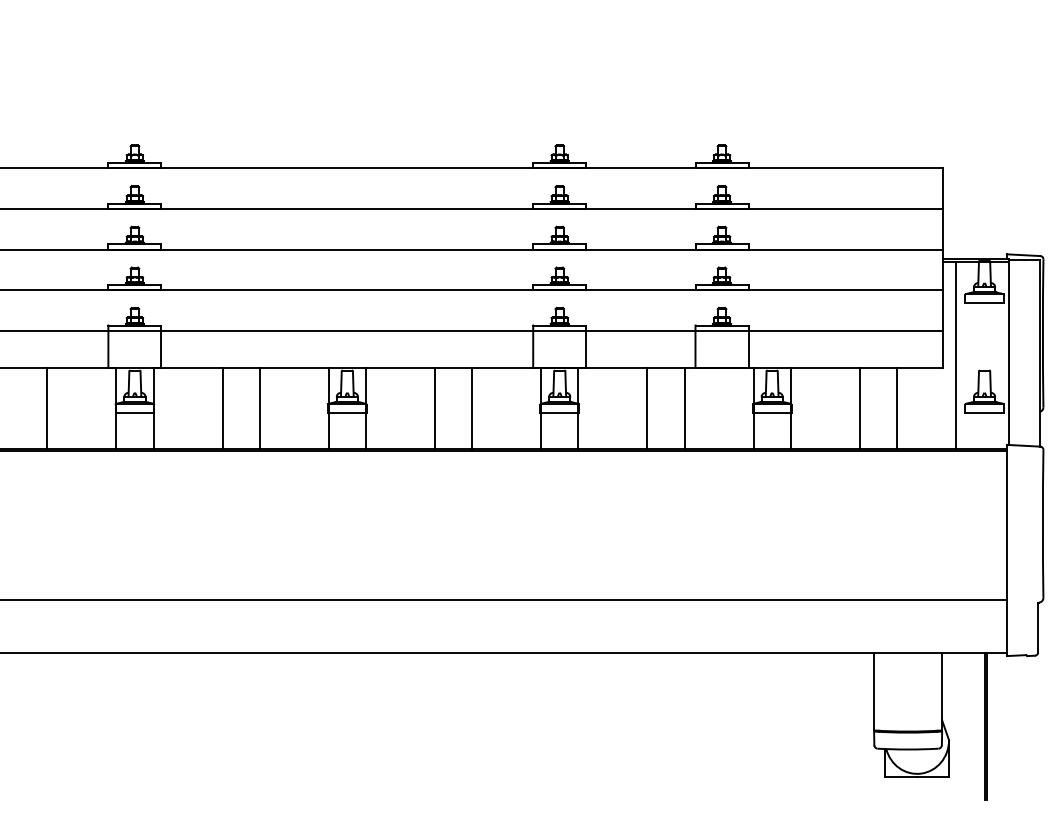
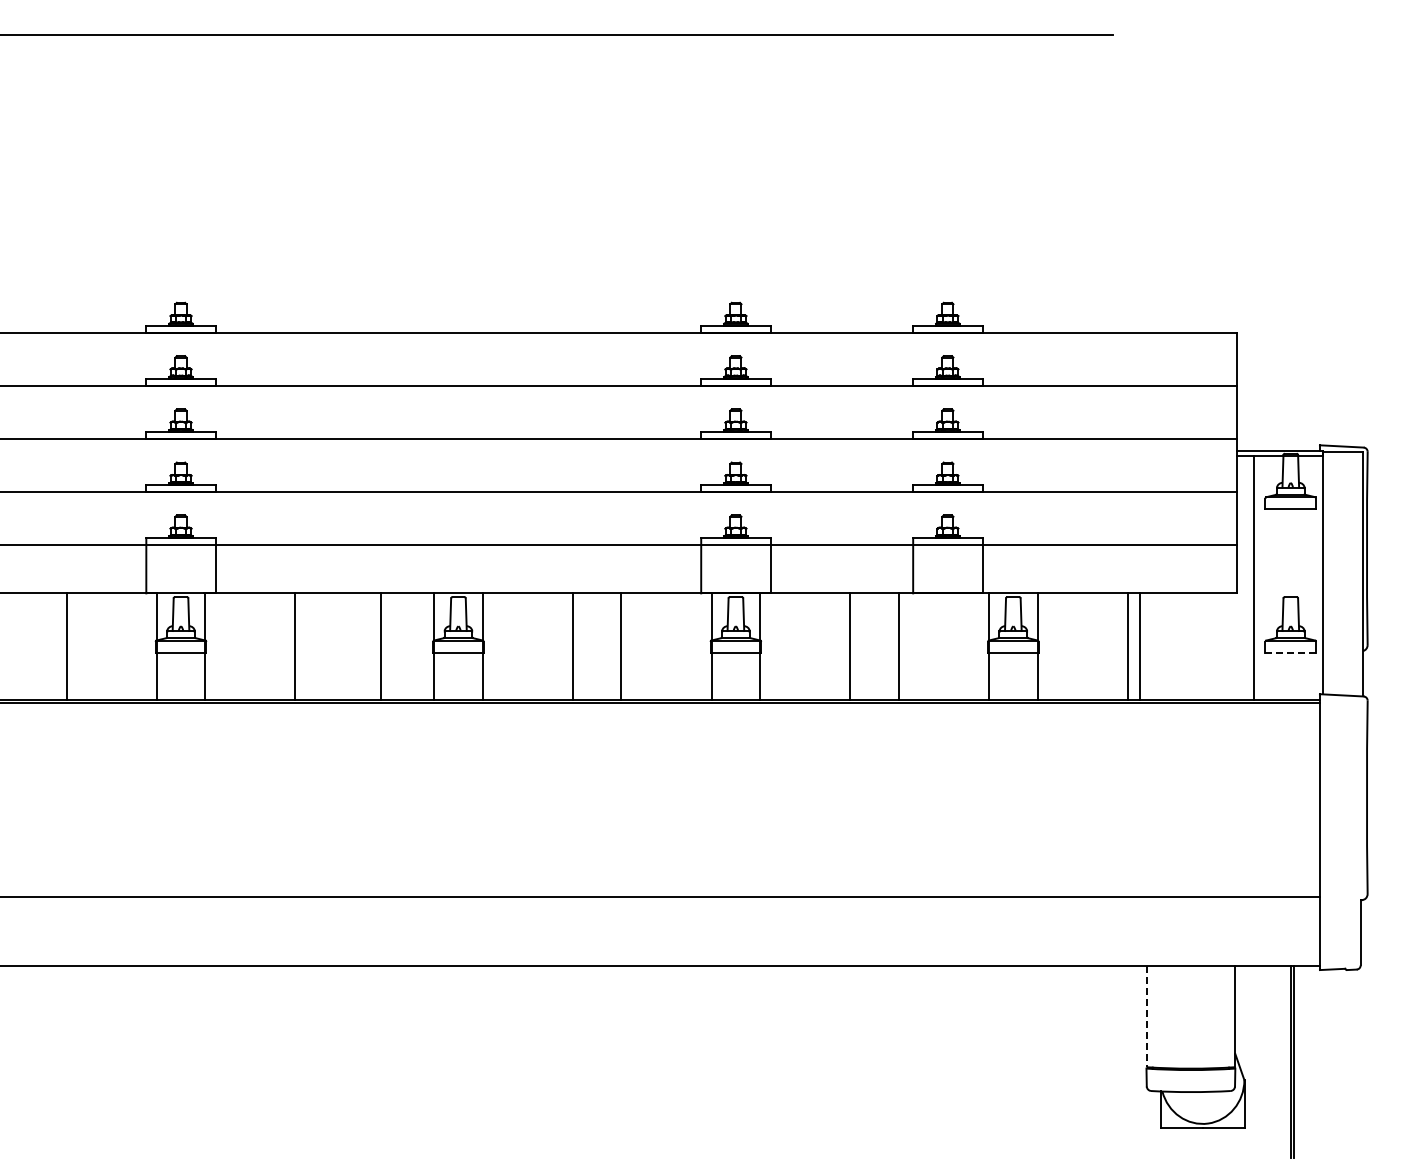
line: (260, 408) -> (381, 646), moved
line: (897, 408) -> (1140, 646), moved
line: (984, 412) -> (1290, 652), solid -> dashed
line: (874, 691) -> (1146, 1016), solid -> dashed

